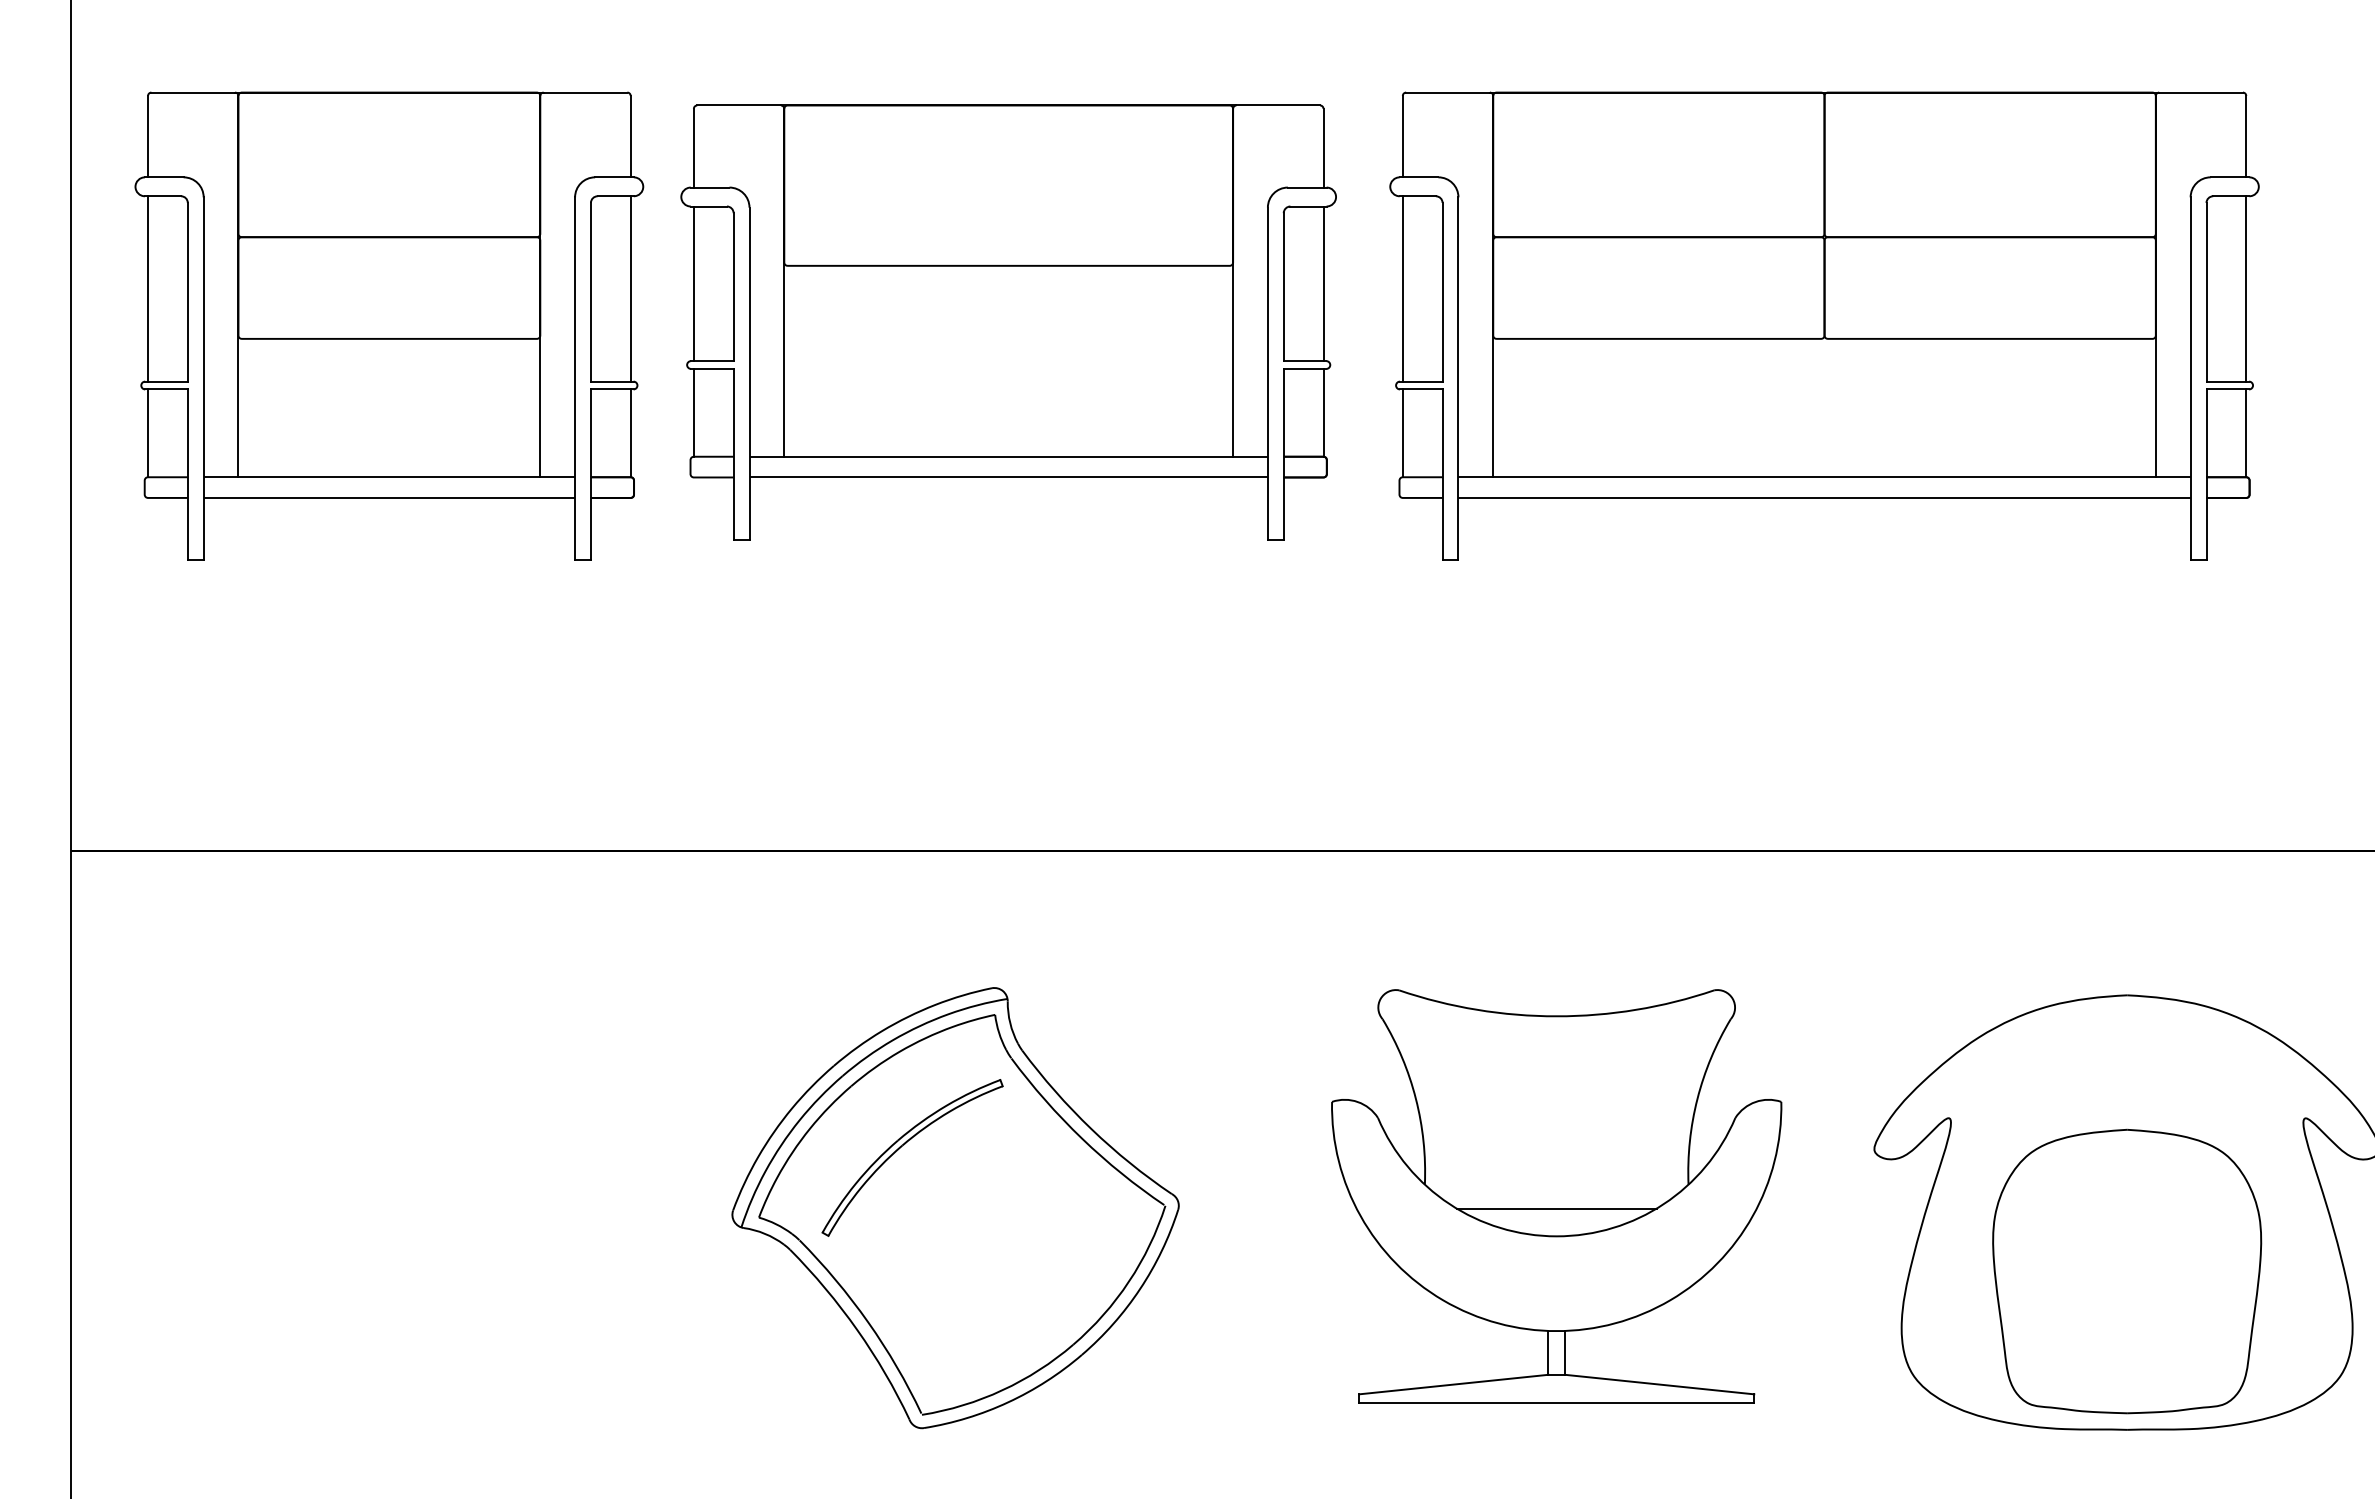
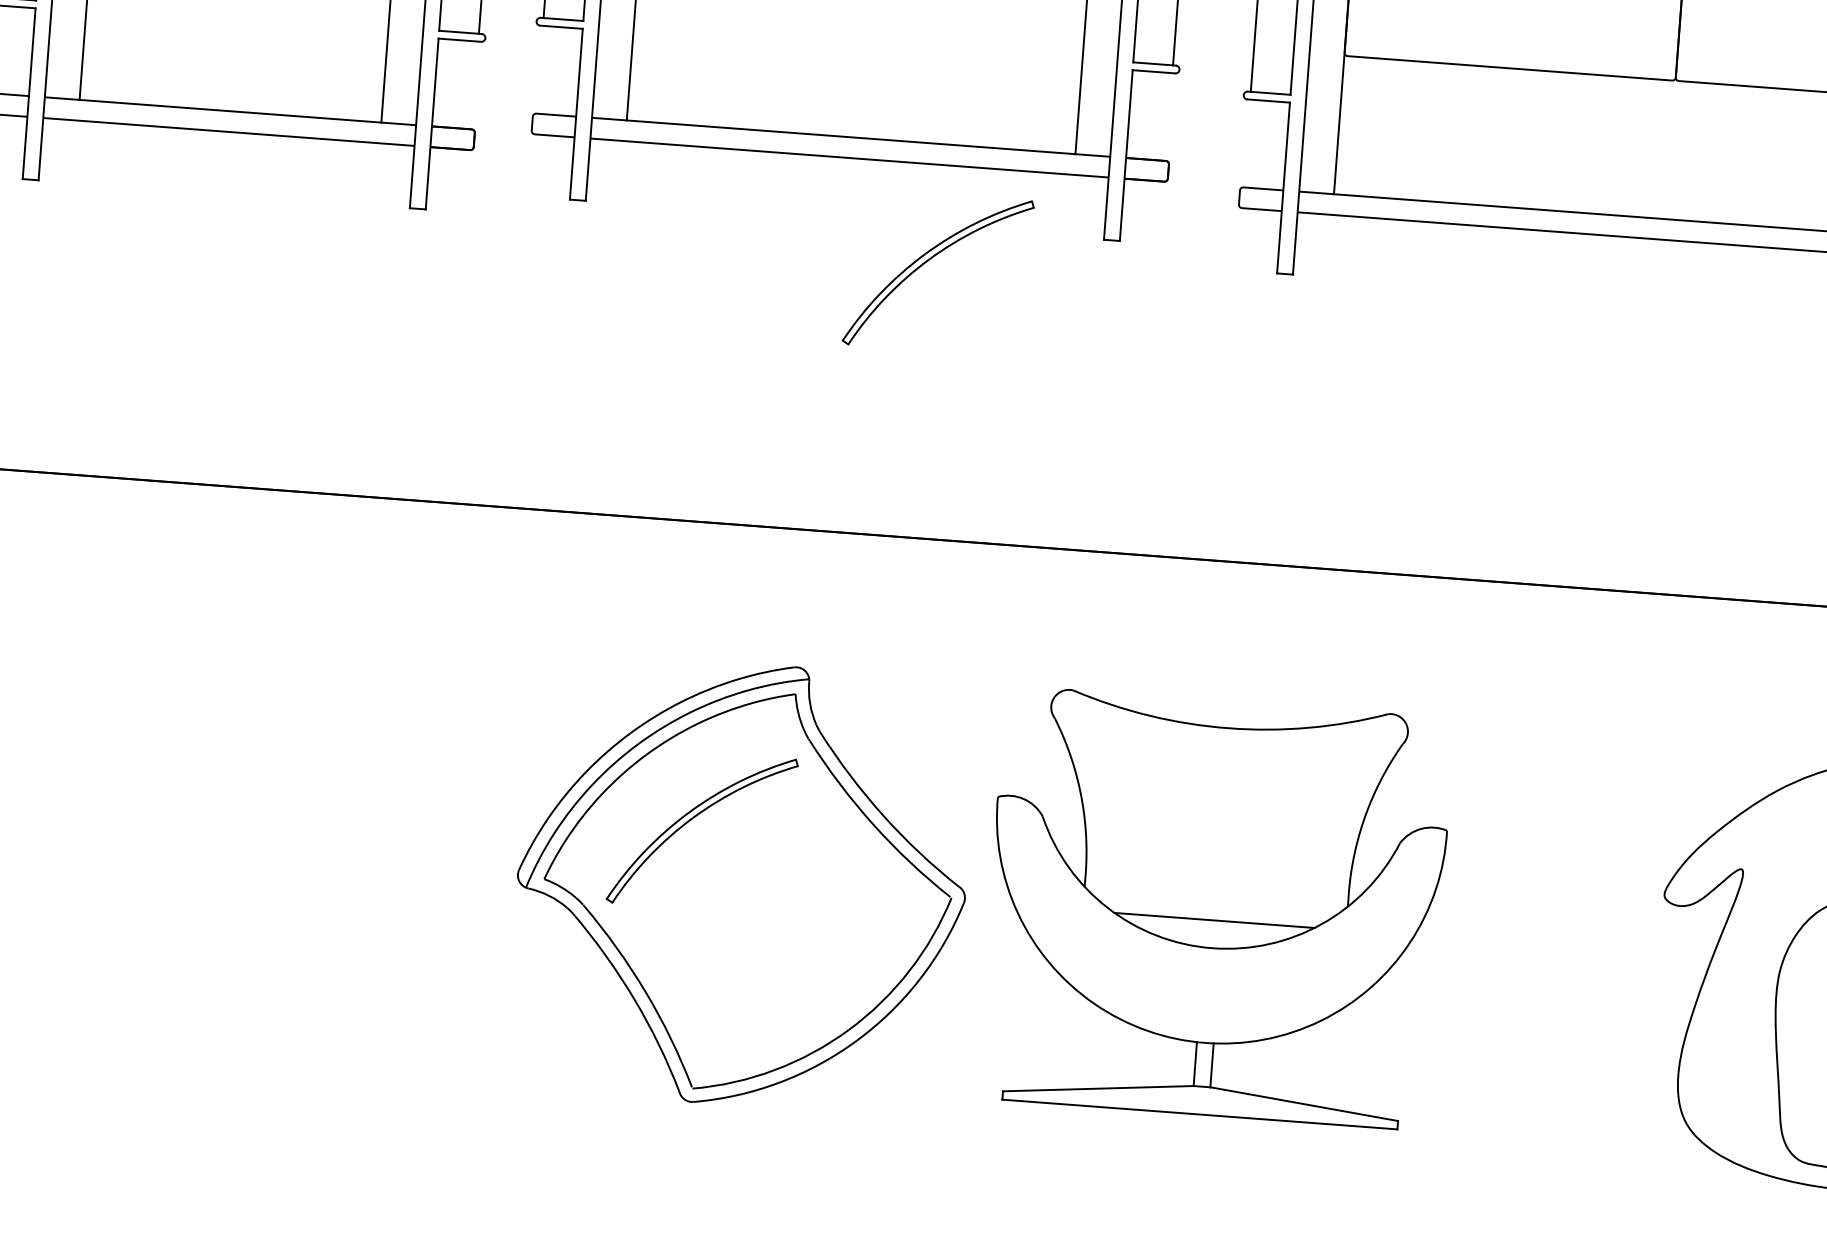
line: (693, 412) -> (539, 69), removed
line: (1323, 412) -> (1169, 116), removed
line: (630, 433) -> (474, 85), removed
line: (1402, 433) -> (1246, 143), removed
part: (1097, 572) -> (931, 259), added
part: (1556, 1196) -> (1215, 908), moved

